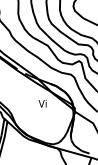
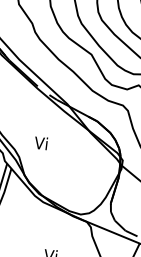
text: (42, 103) -> (40, 142), moved

